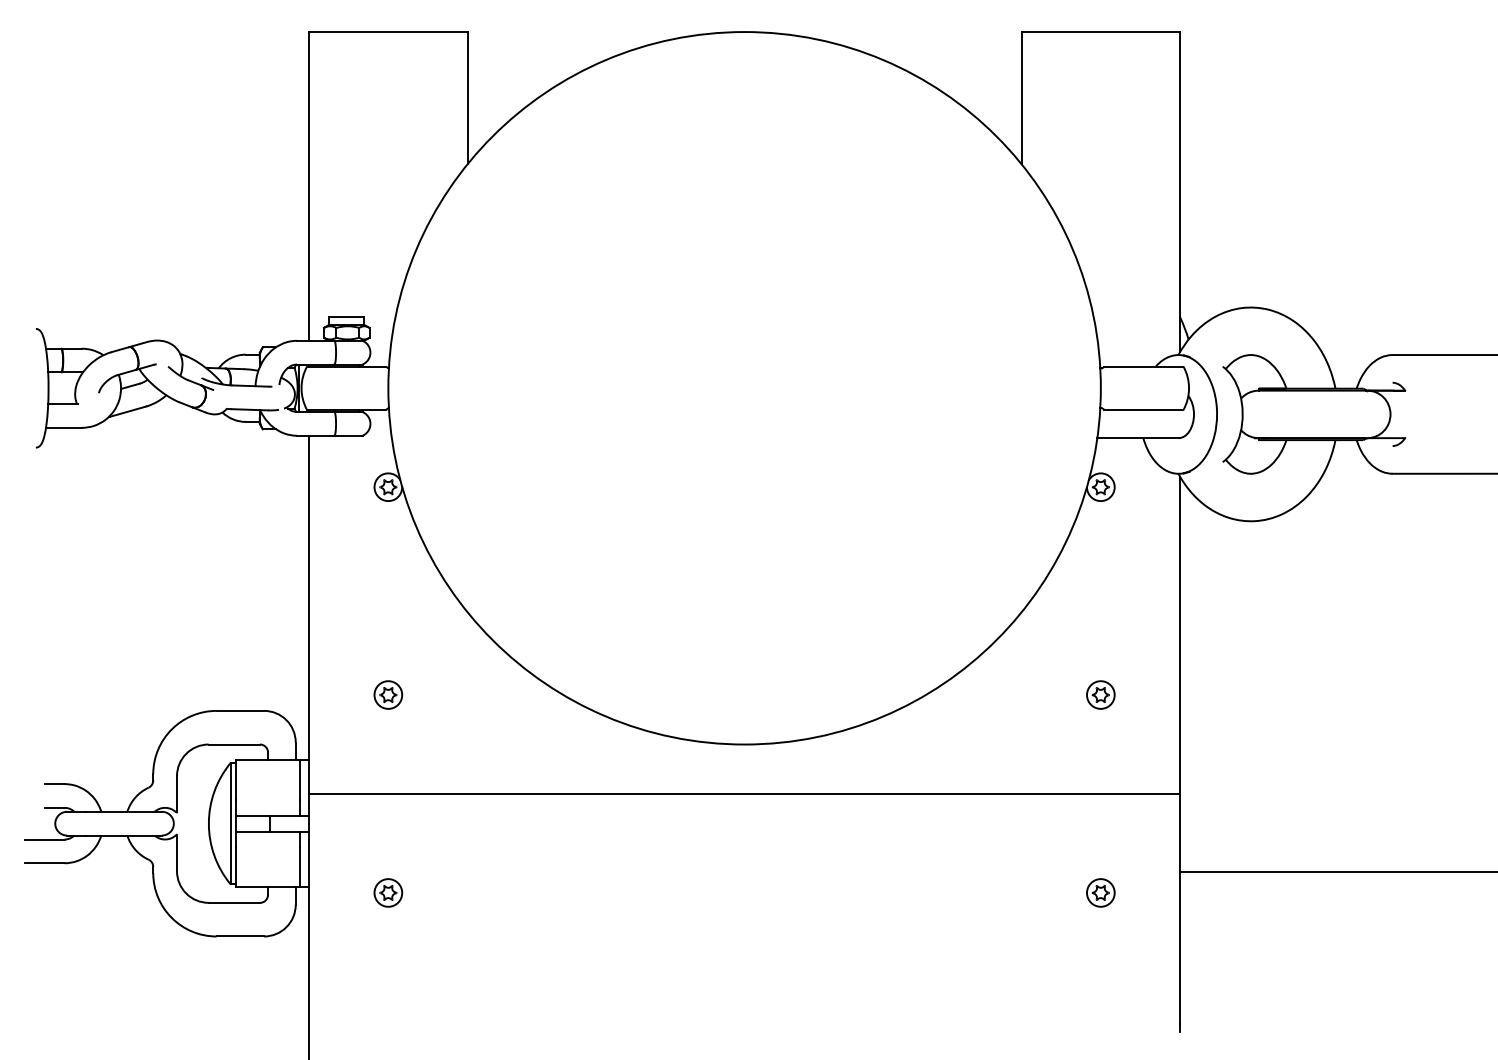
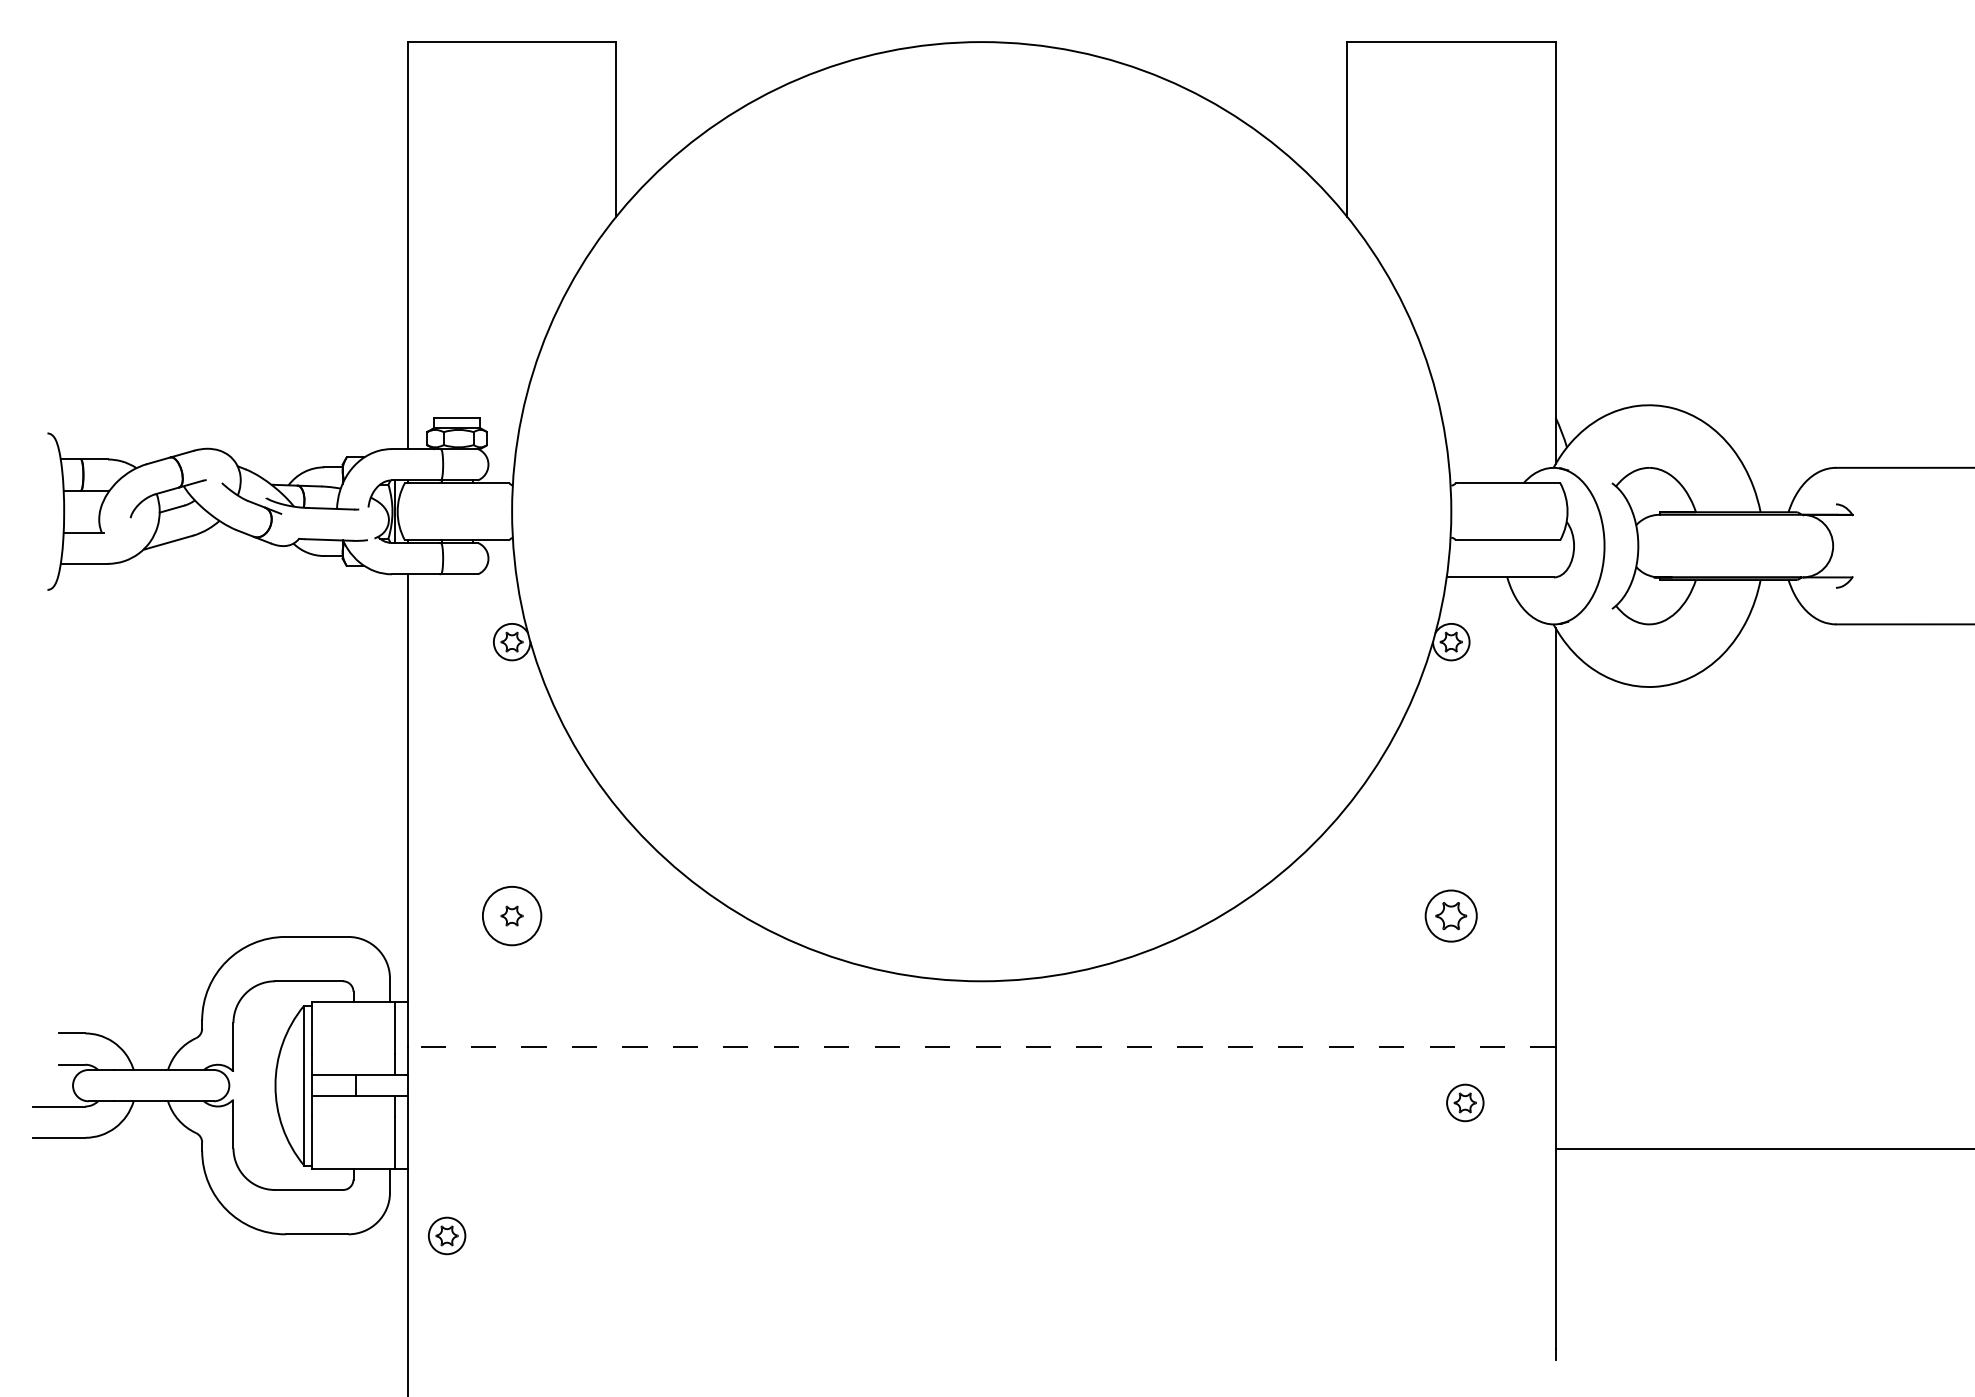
circle: (387, 694) -> (511, 915), size x1.6
part: (1100, 694) -> (1451, 915), size x1.4
line: (744, 793) -> (981, 1046), solid -> dashed
part: (388, 892) -> (447, 1235), moved
part: (1100, 892) -> (1465, 1102), moved

